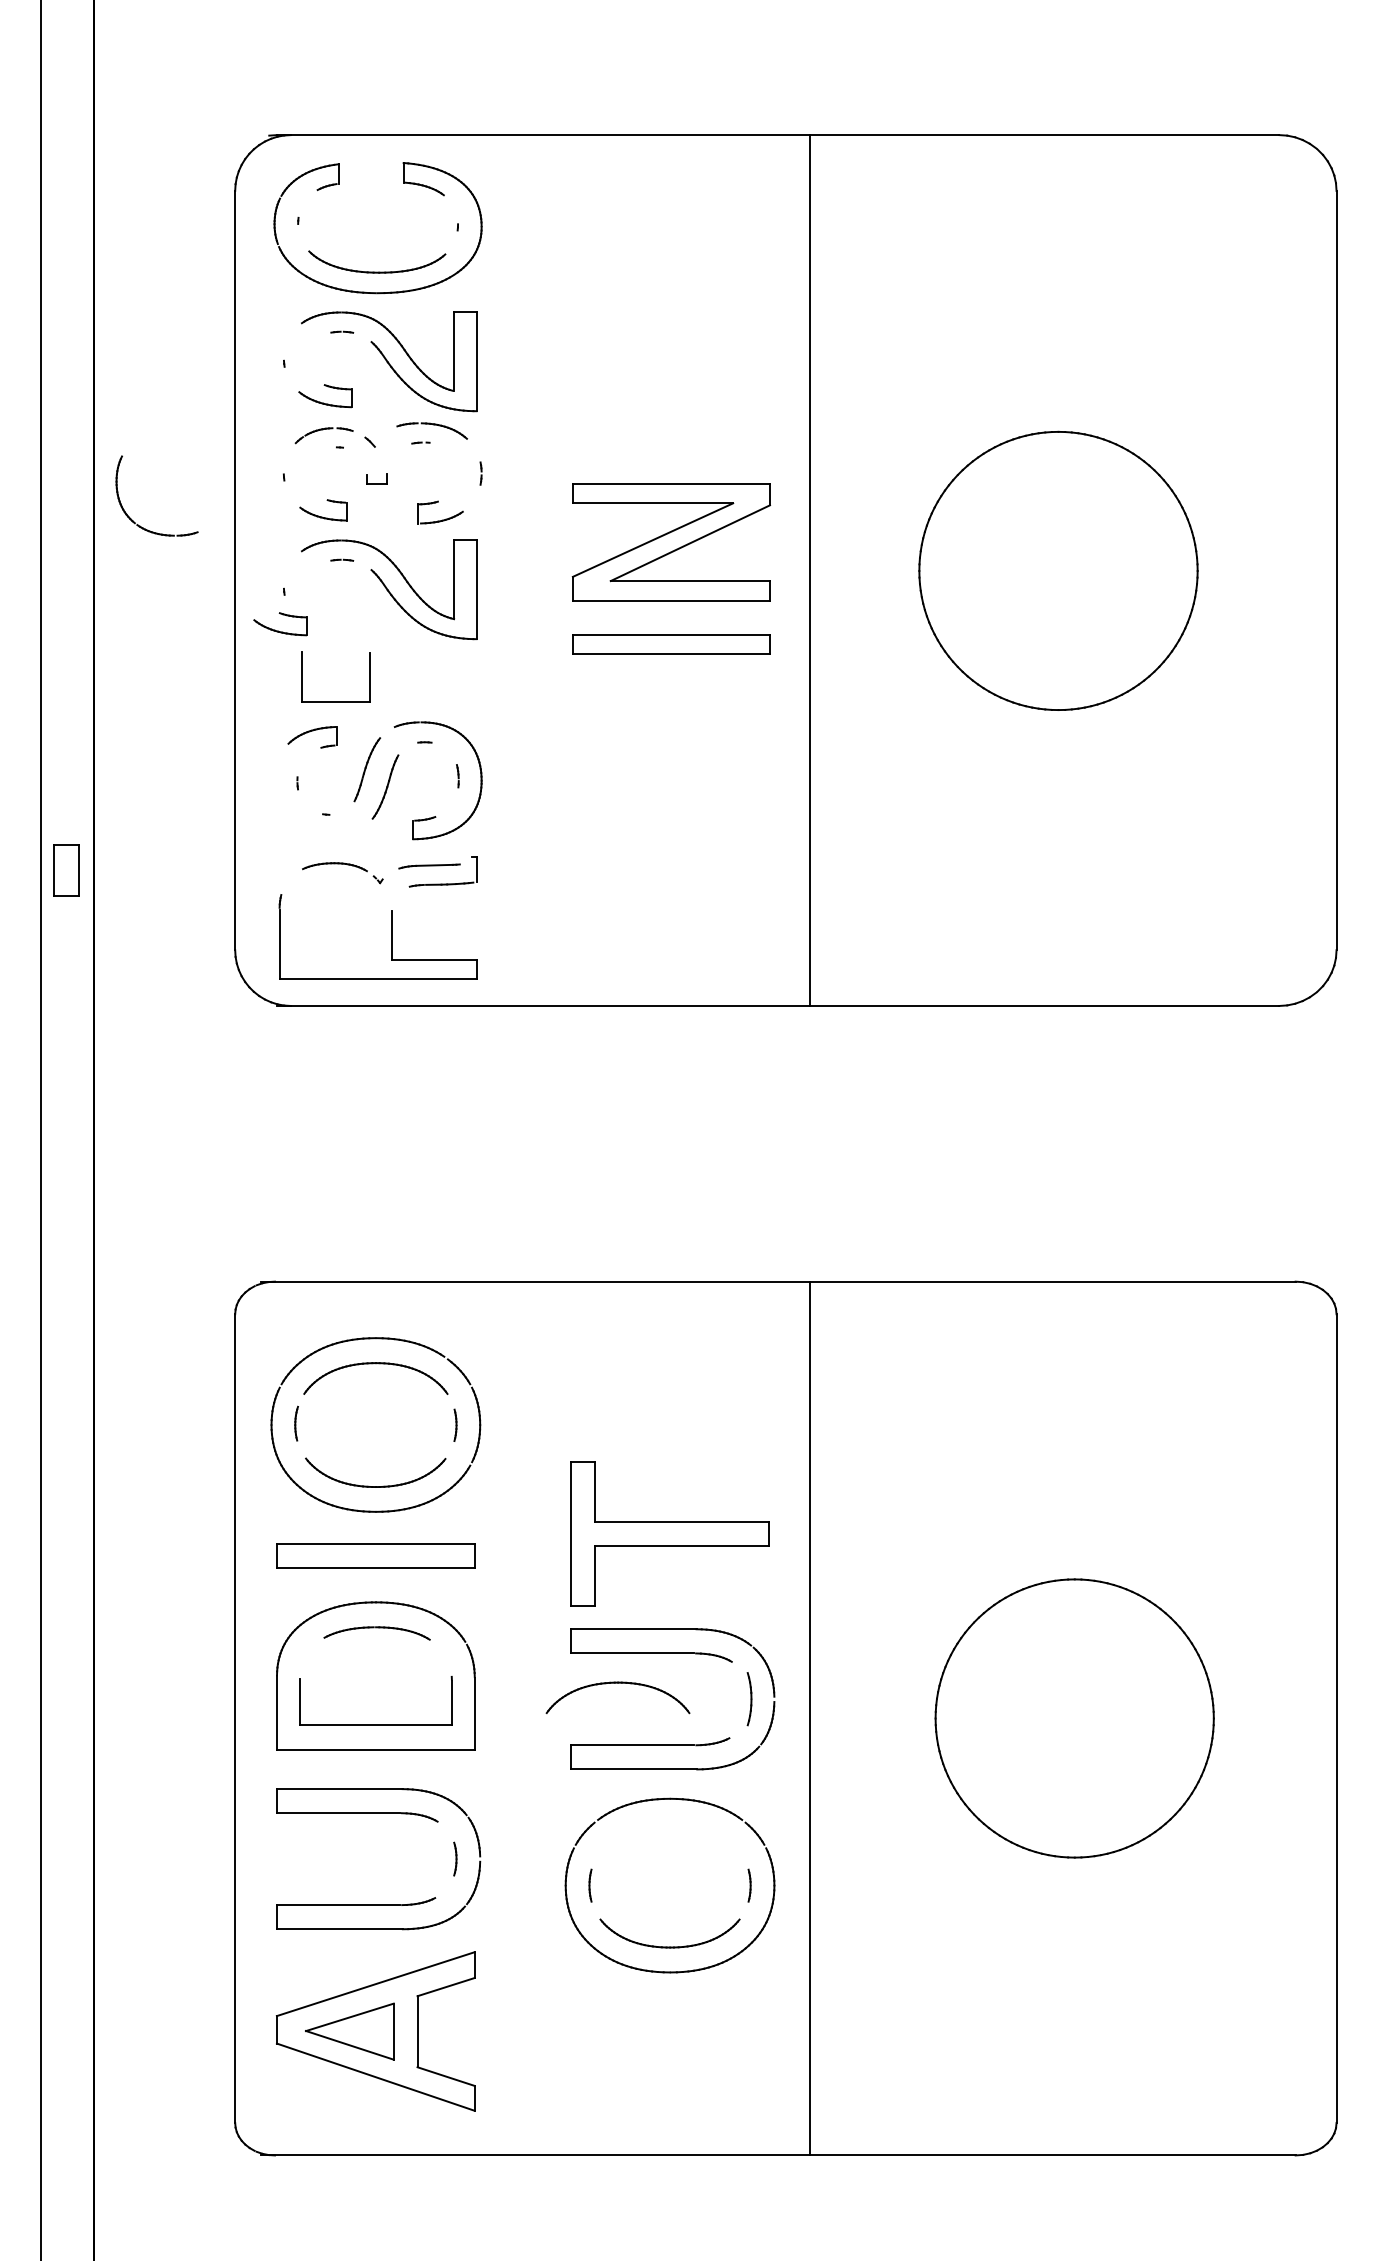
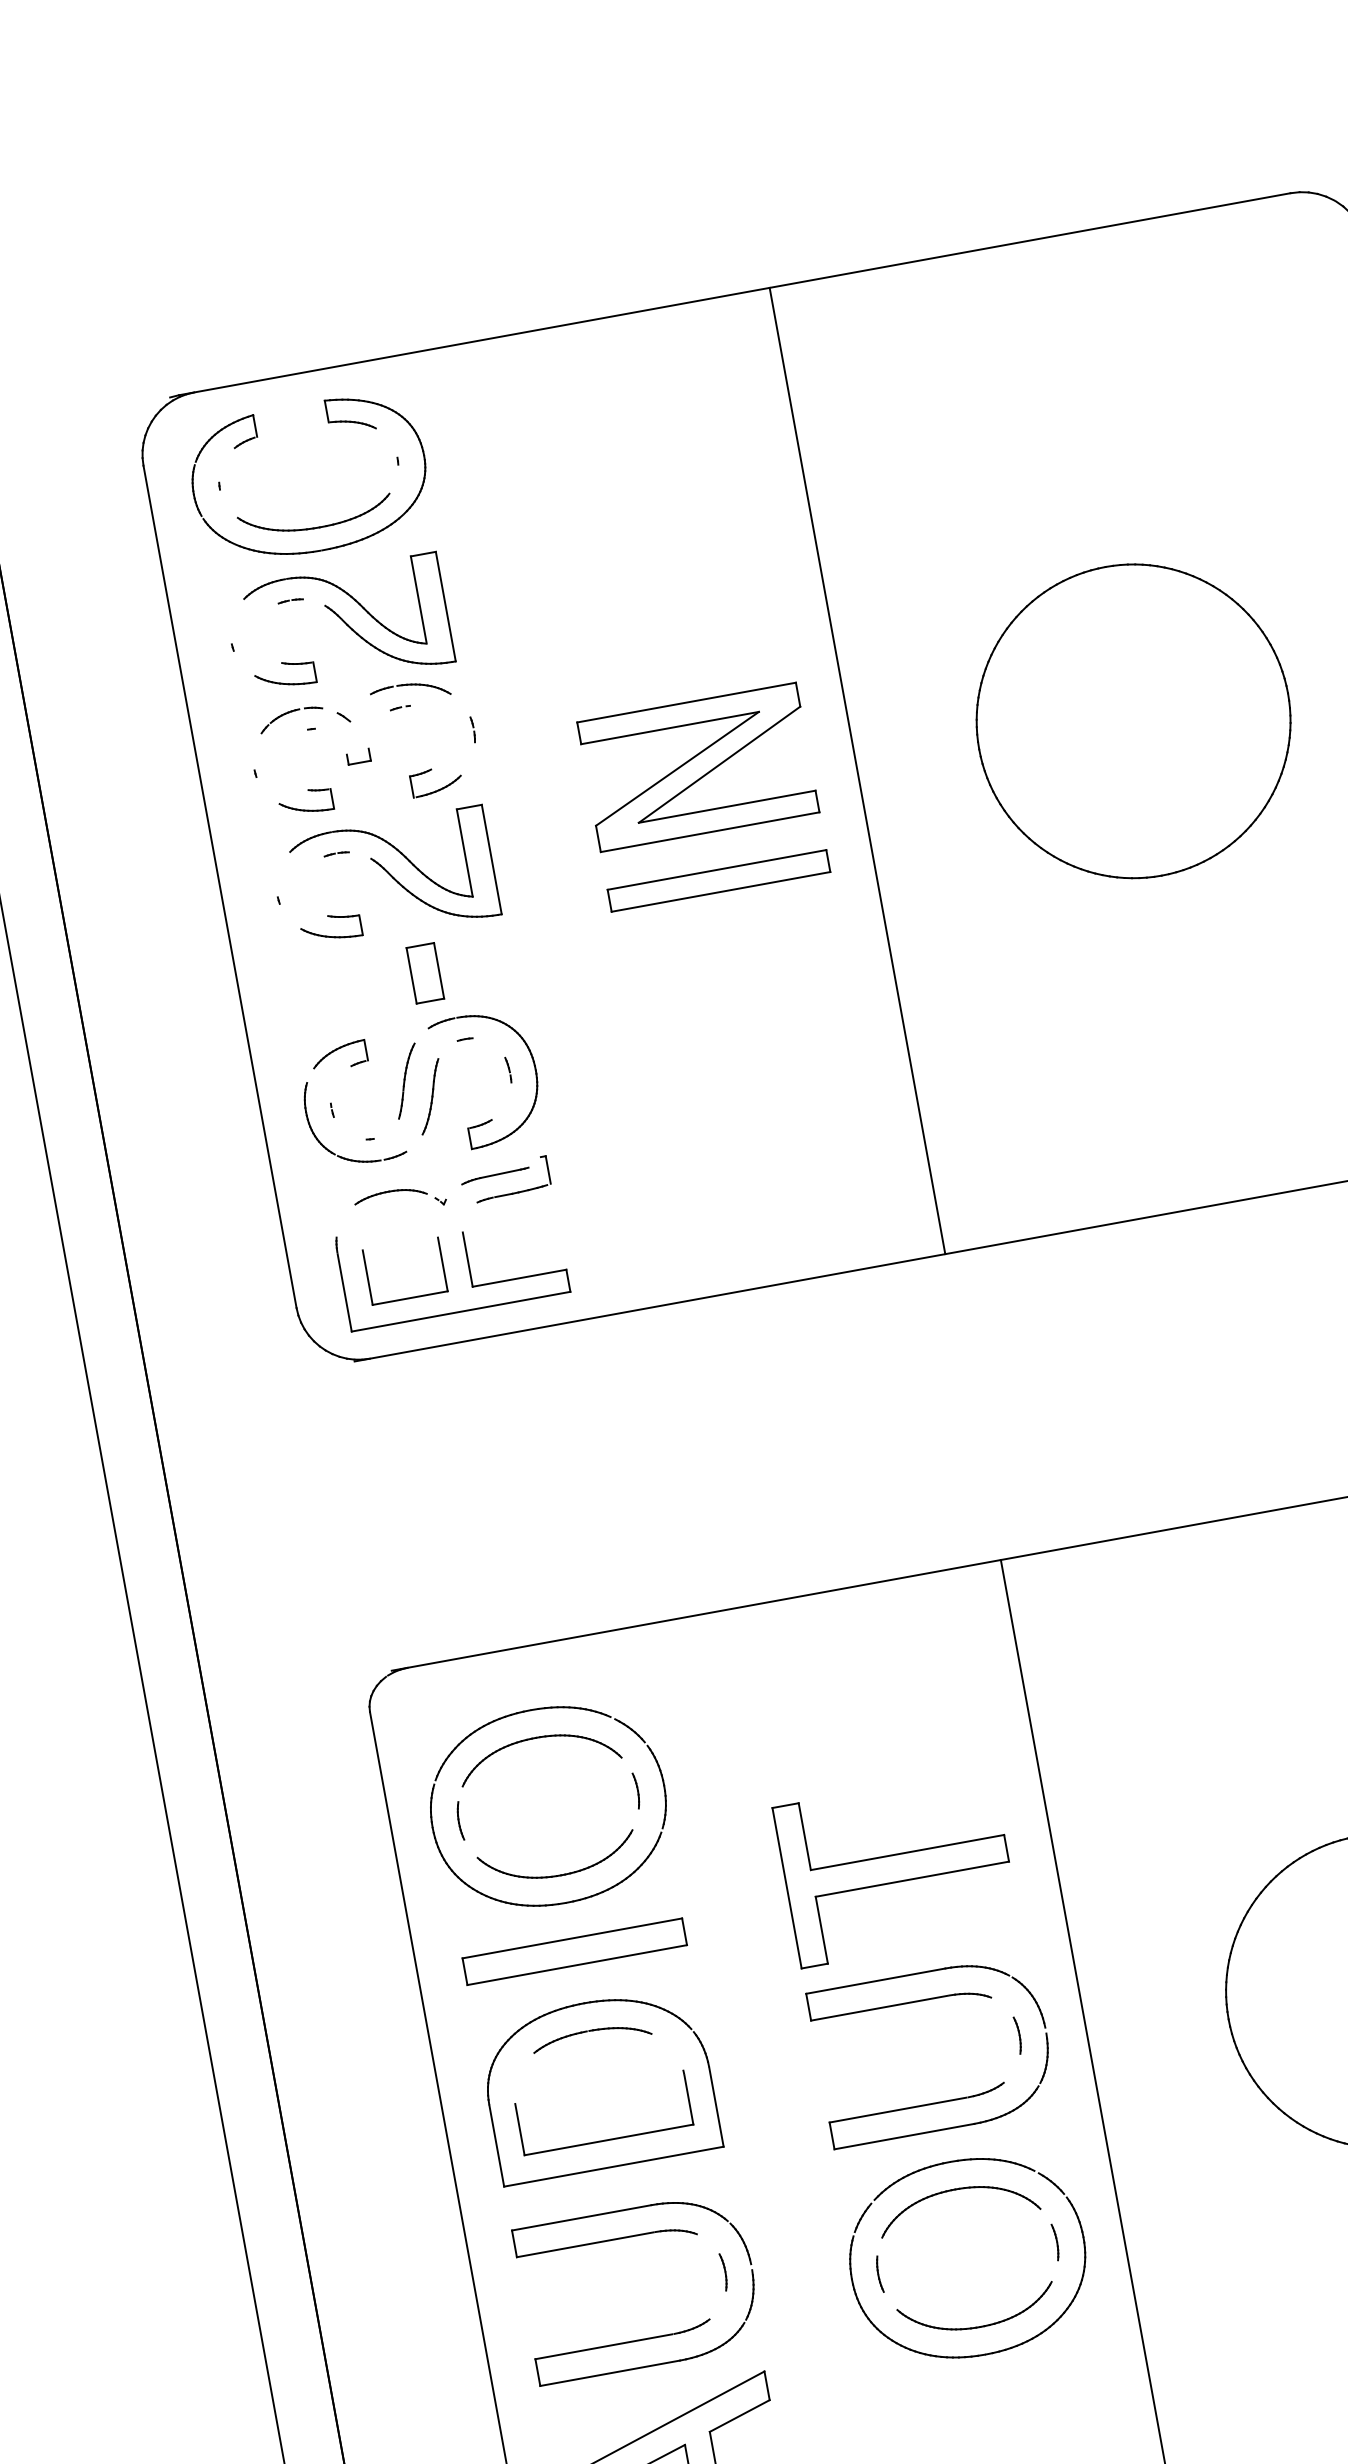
part: (132, 519) -> (331, 1150), moved
part: (278, 630) -> (330, 935), moved
part: (335, 701) -> (409, 1298), moved
part: (66, 870) -> (425, 973), moved
part: (617, 1683) -> (954, 2190), moved
part: (749, 1699) -> (1018, 2035), size x0.62

